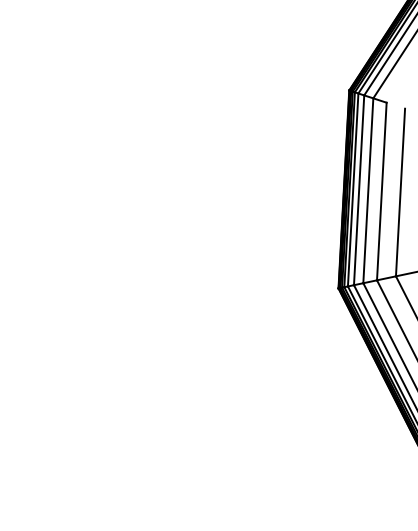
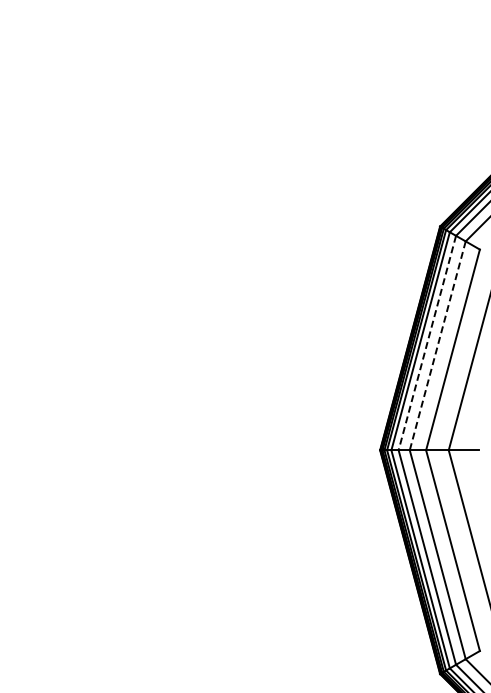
line: (359, 190) -> (427, 343), solid -> dashed
line: (368, 191) -> (437, 346), solid -> dashed

